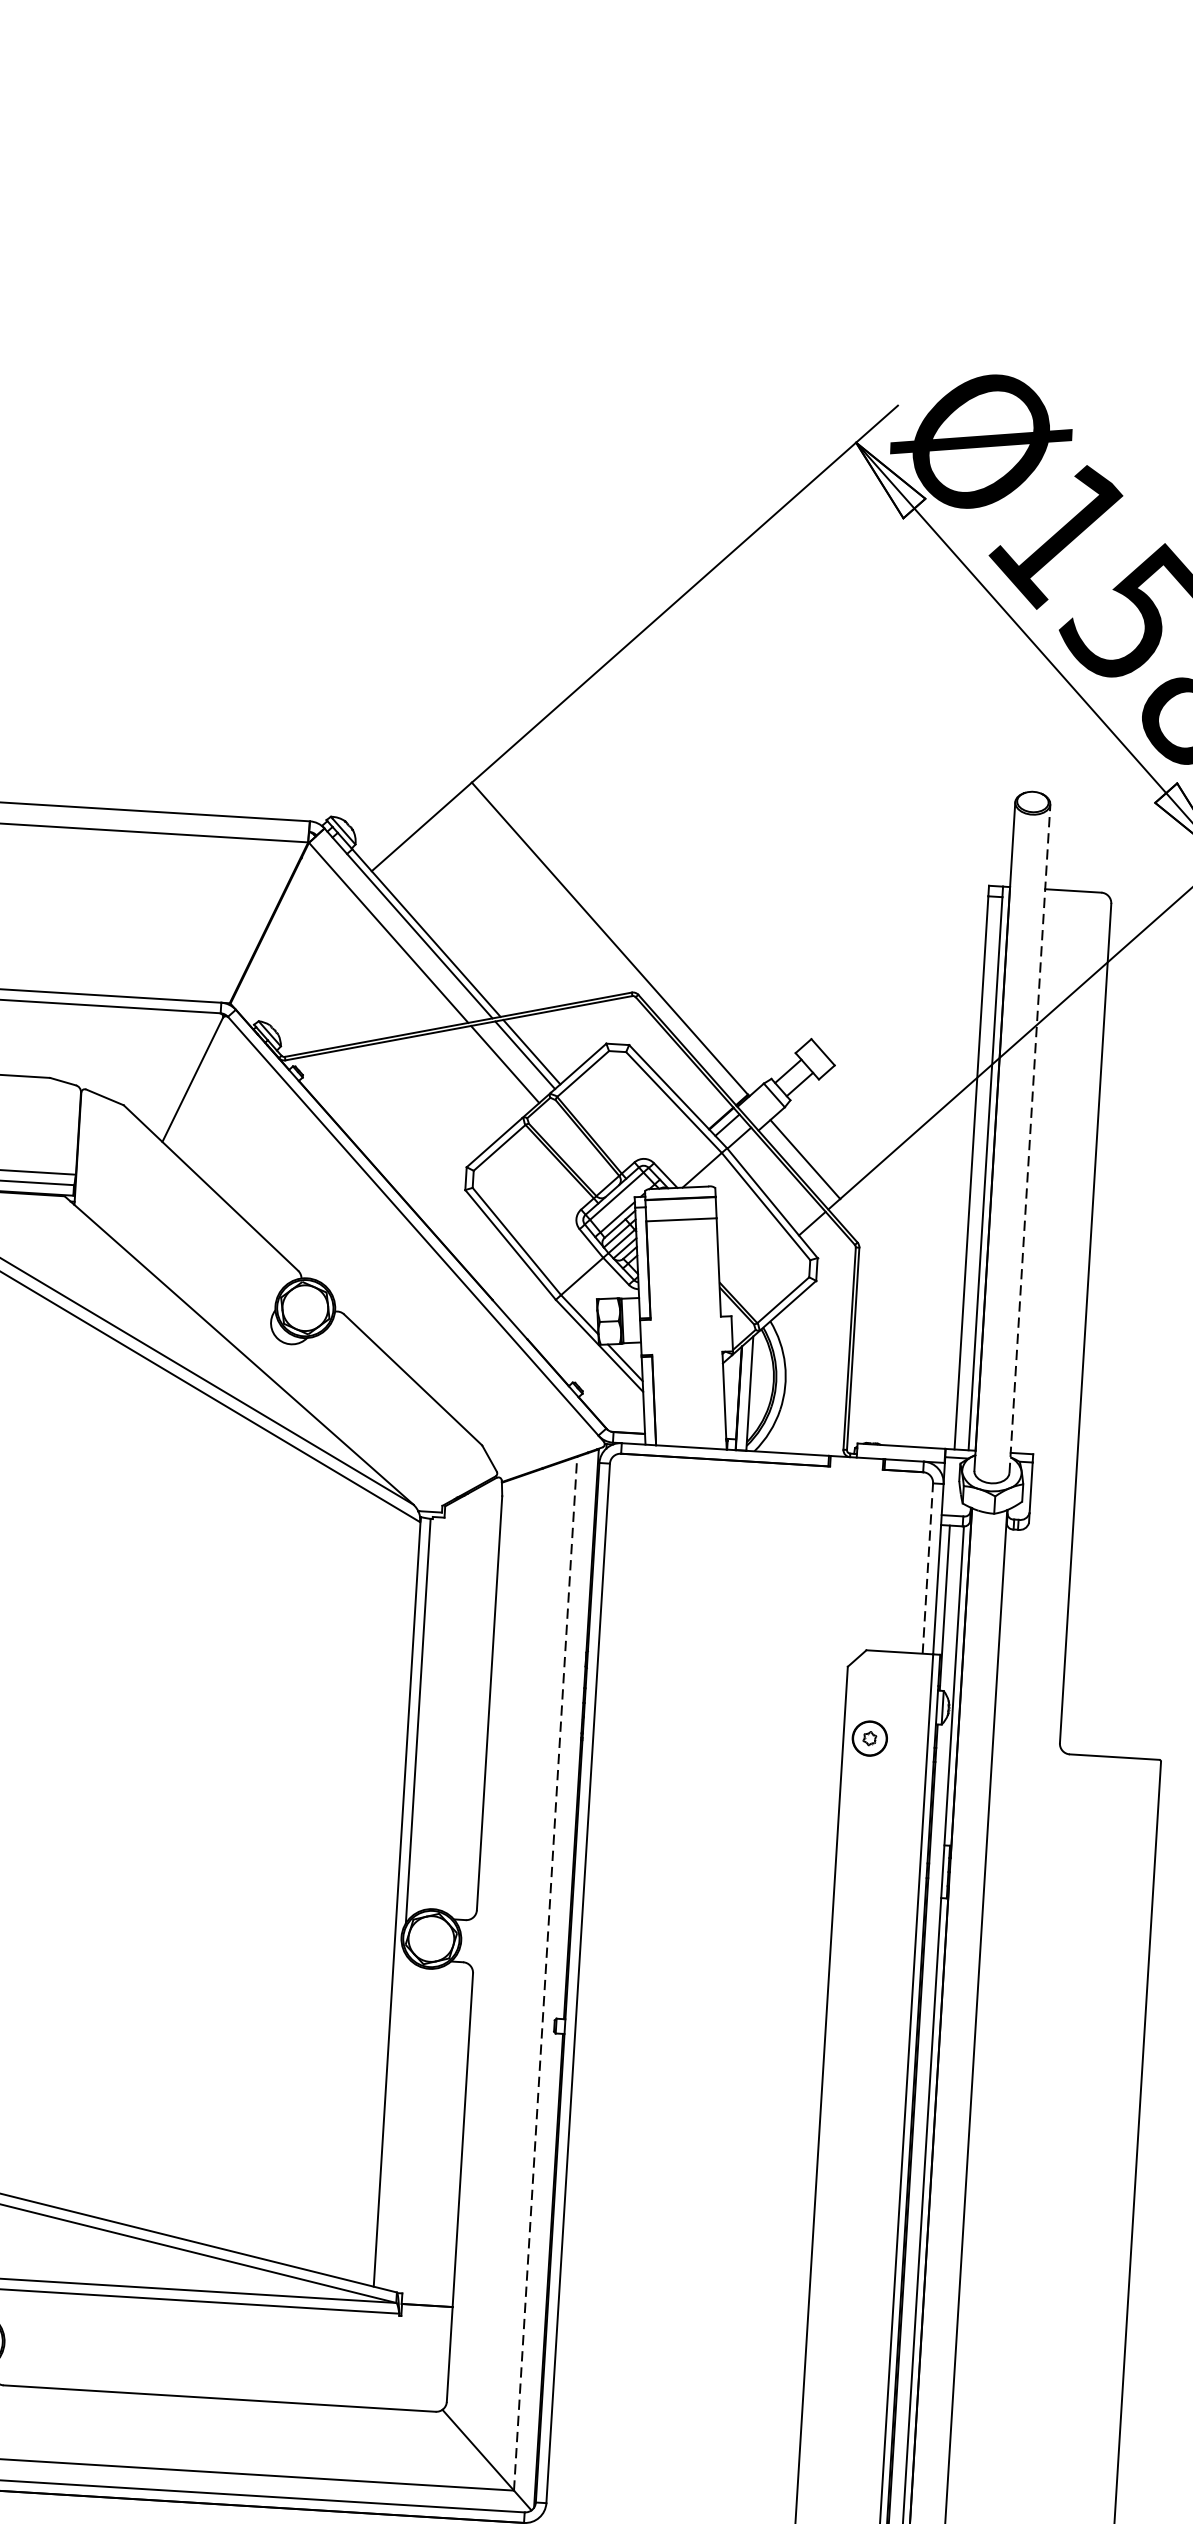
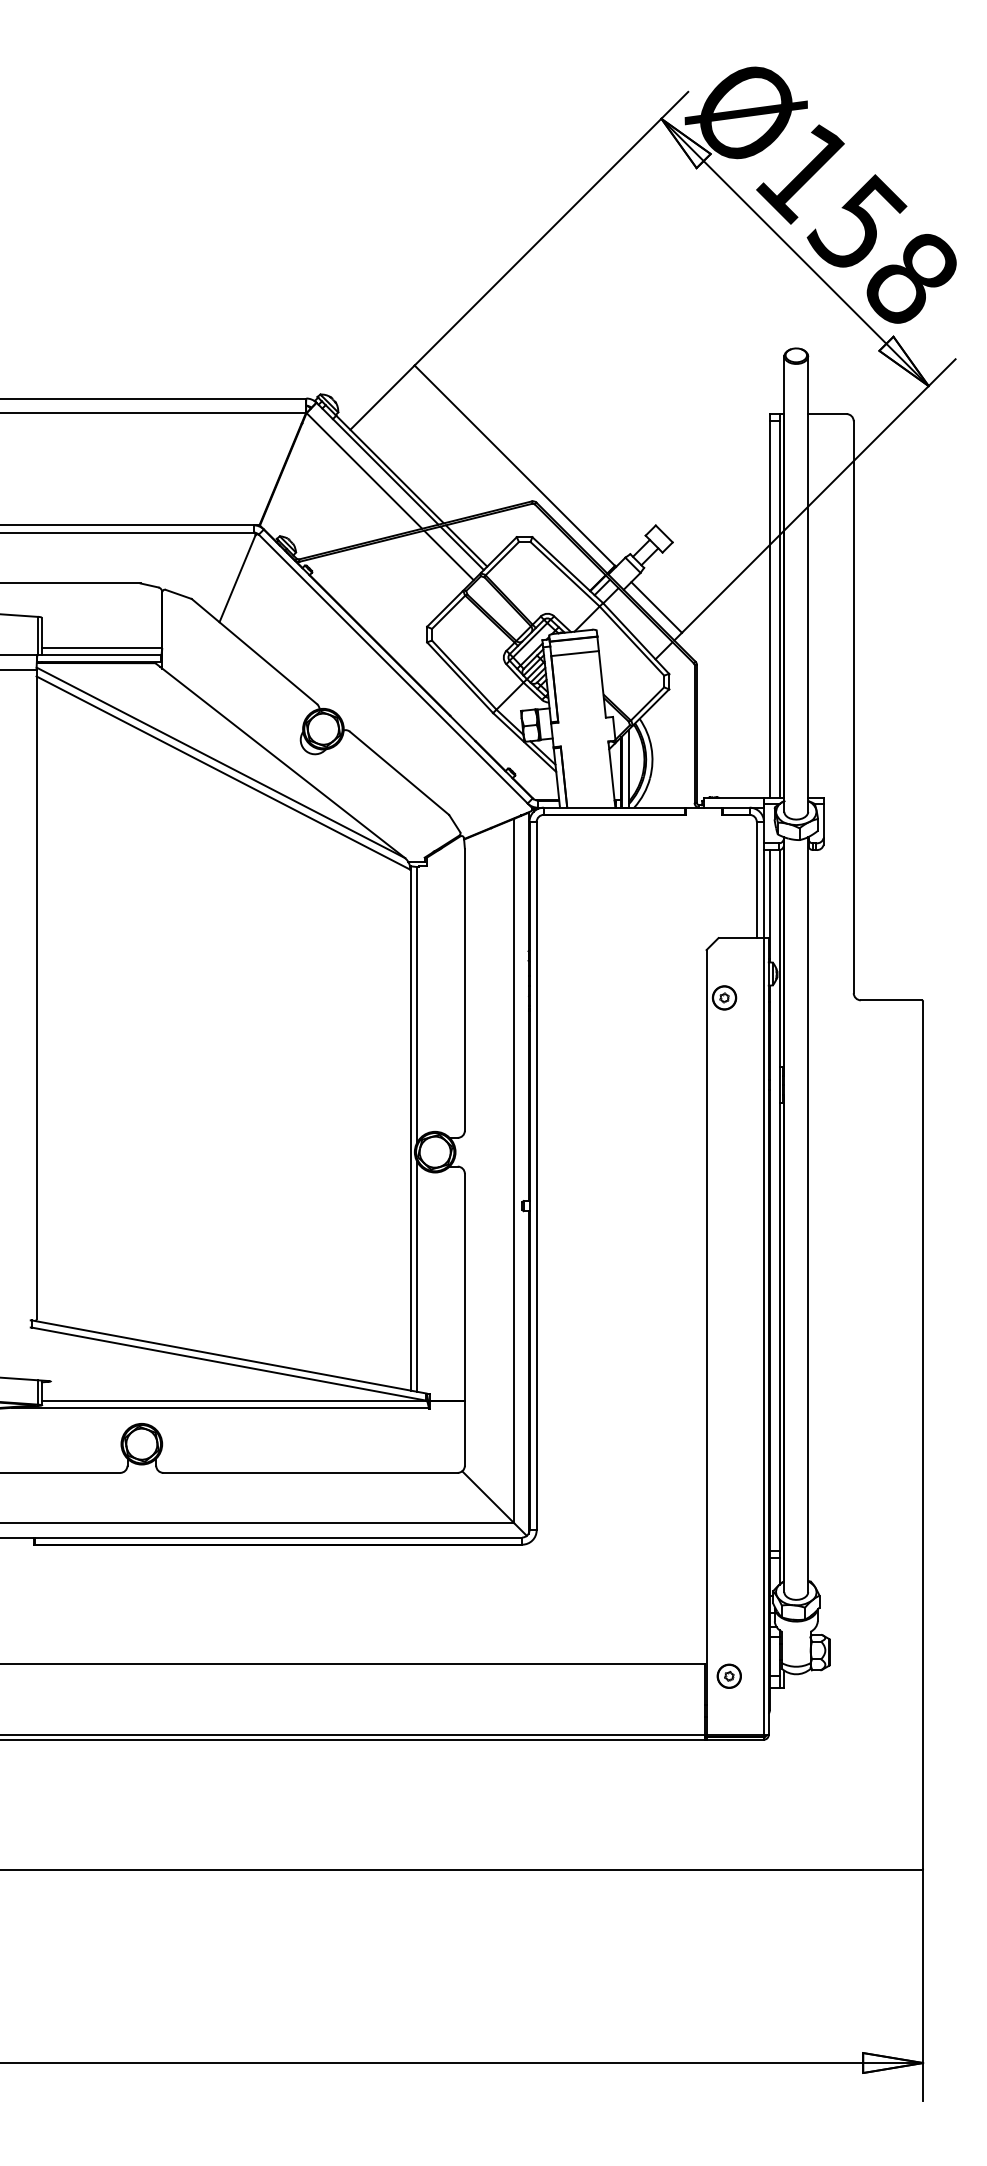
line: (1030, 1139) -> (808, 584), dashed -> solid
line: (927, 1567) -> (756, 879), dashed -> solid
line: (546, 1973) -> (514, 1170), dashed -> solid
line: (394, 2119) -> (417, 1276), added

